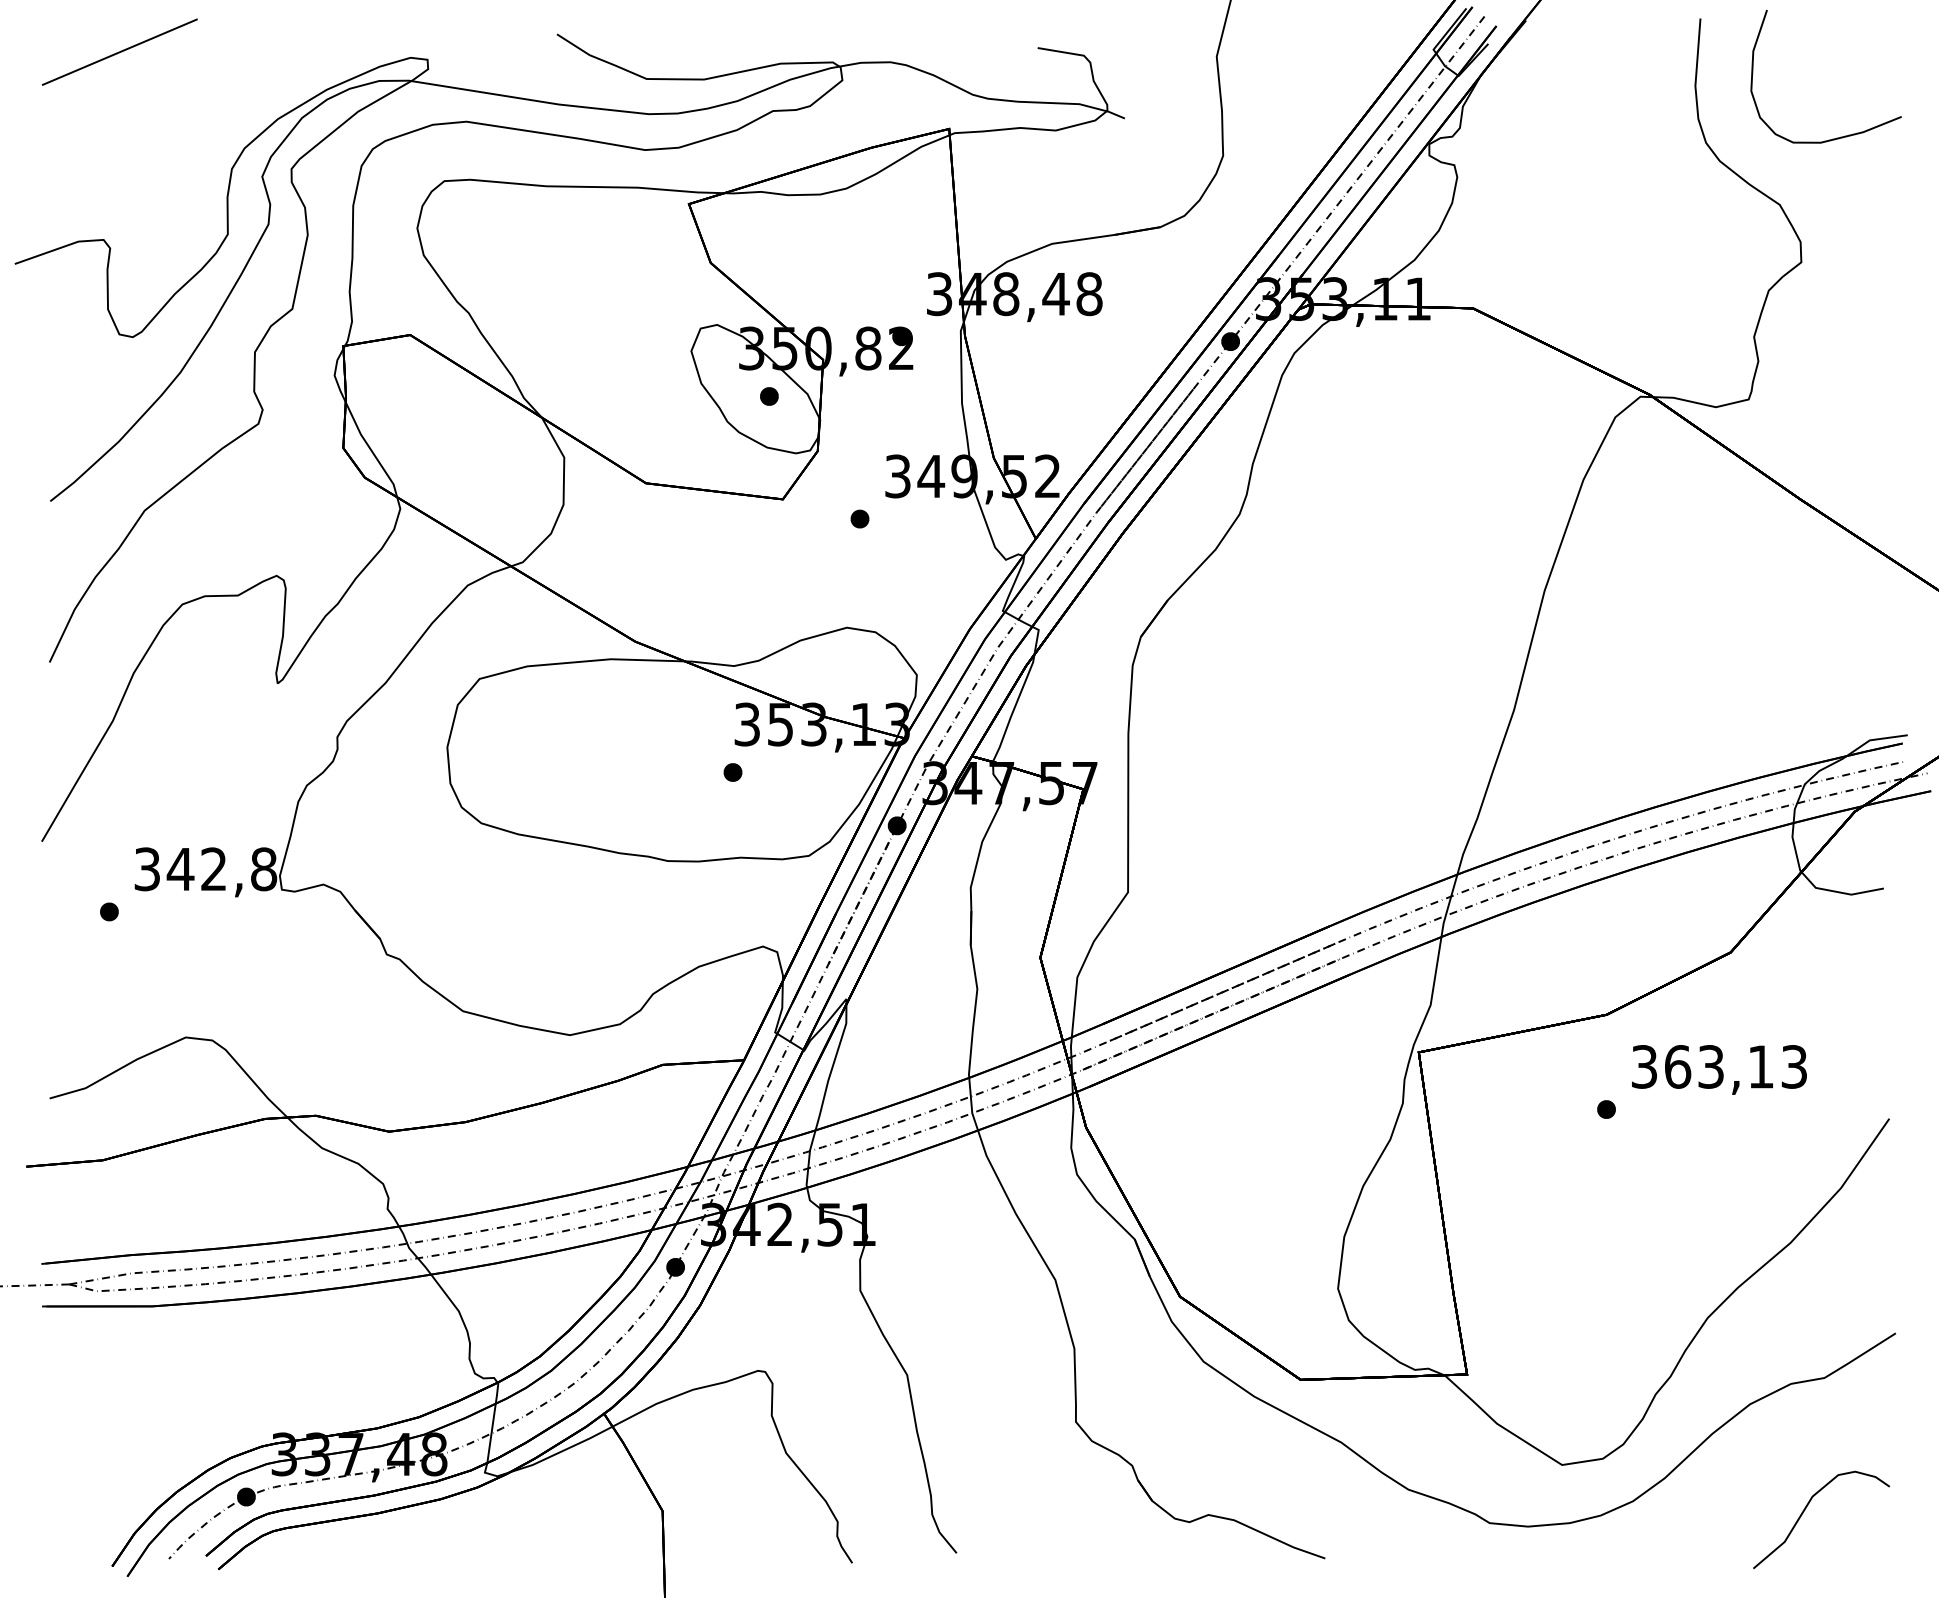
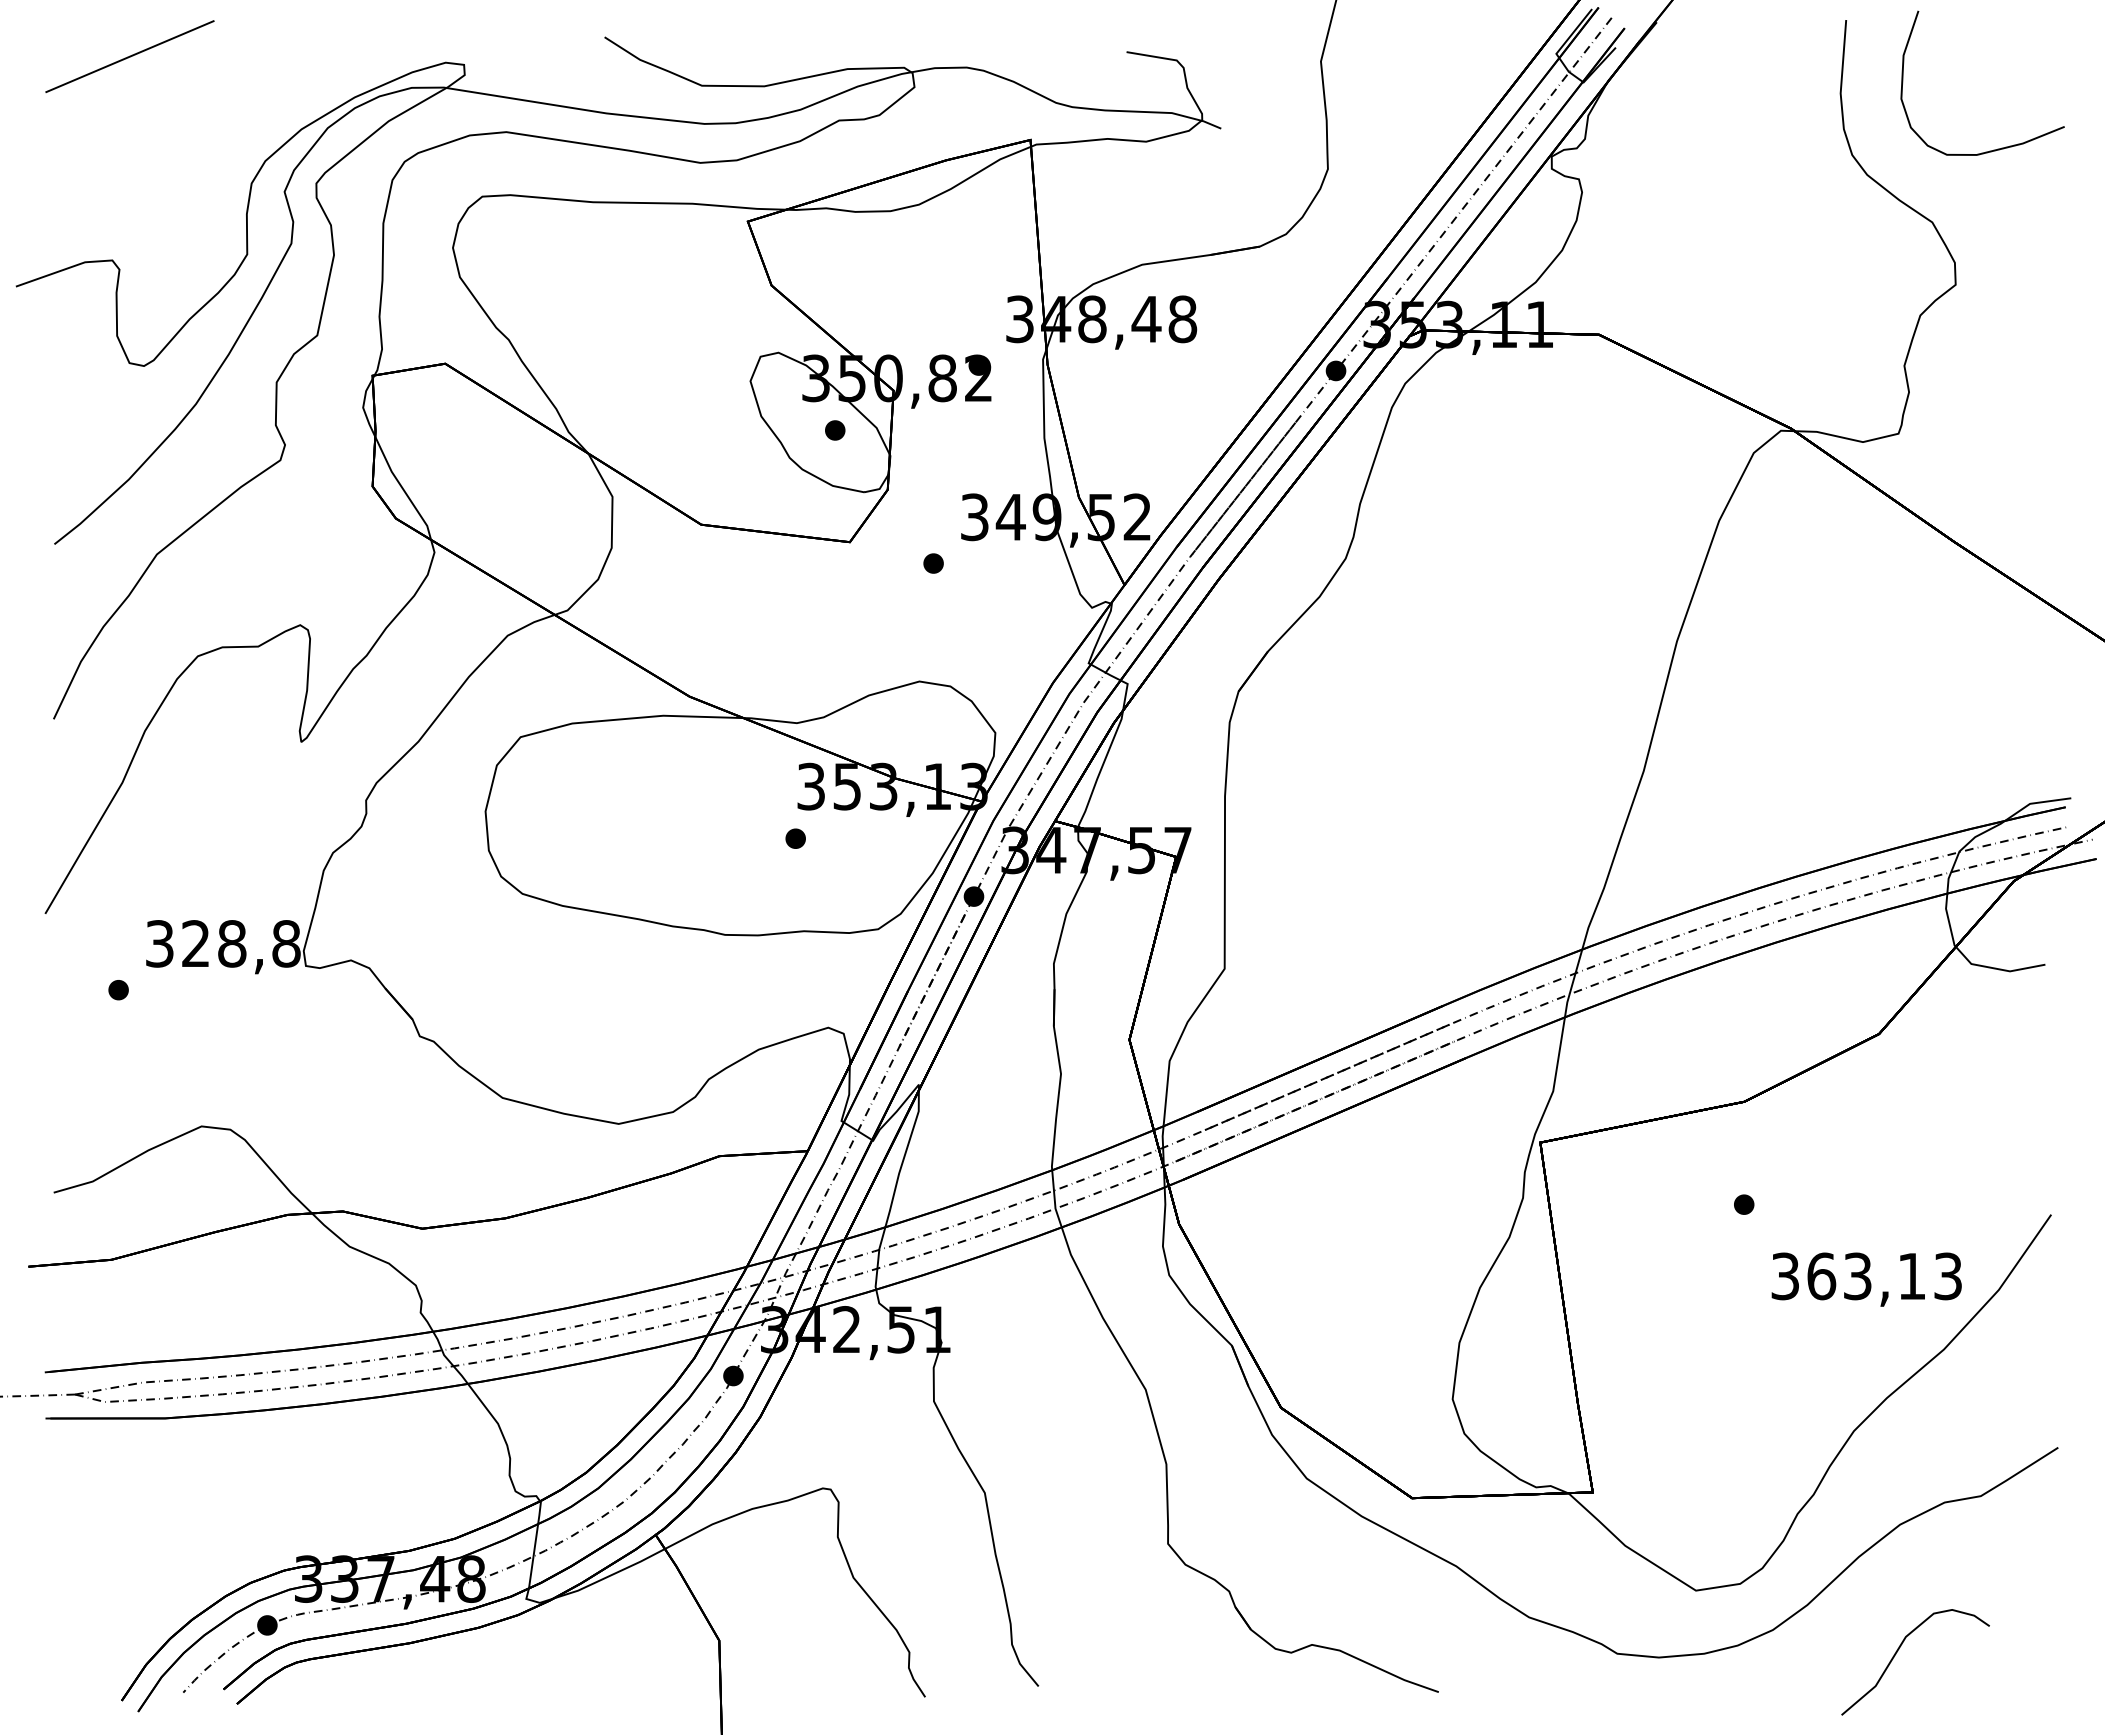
text: (196, 868) -> (213, 943), 342,8 -> 328,8
text: (1719, 1069) -> (1866, 1279), moved
curve: (1804, 1510) -> (1897, 1652), moved

